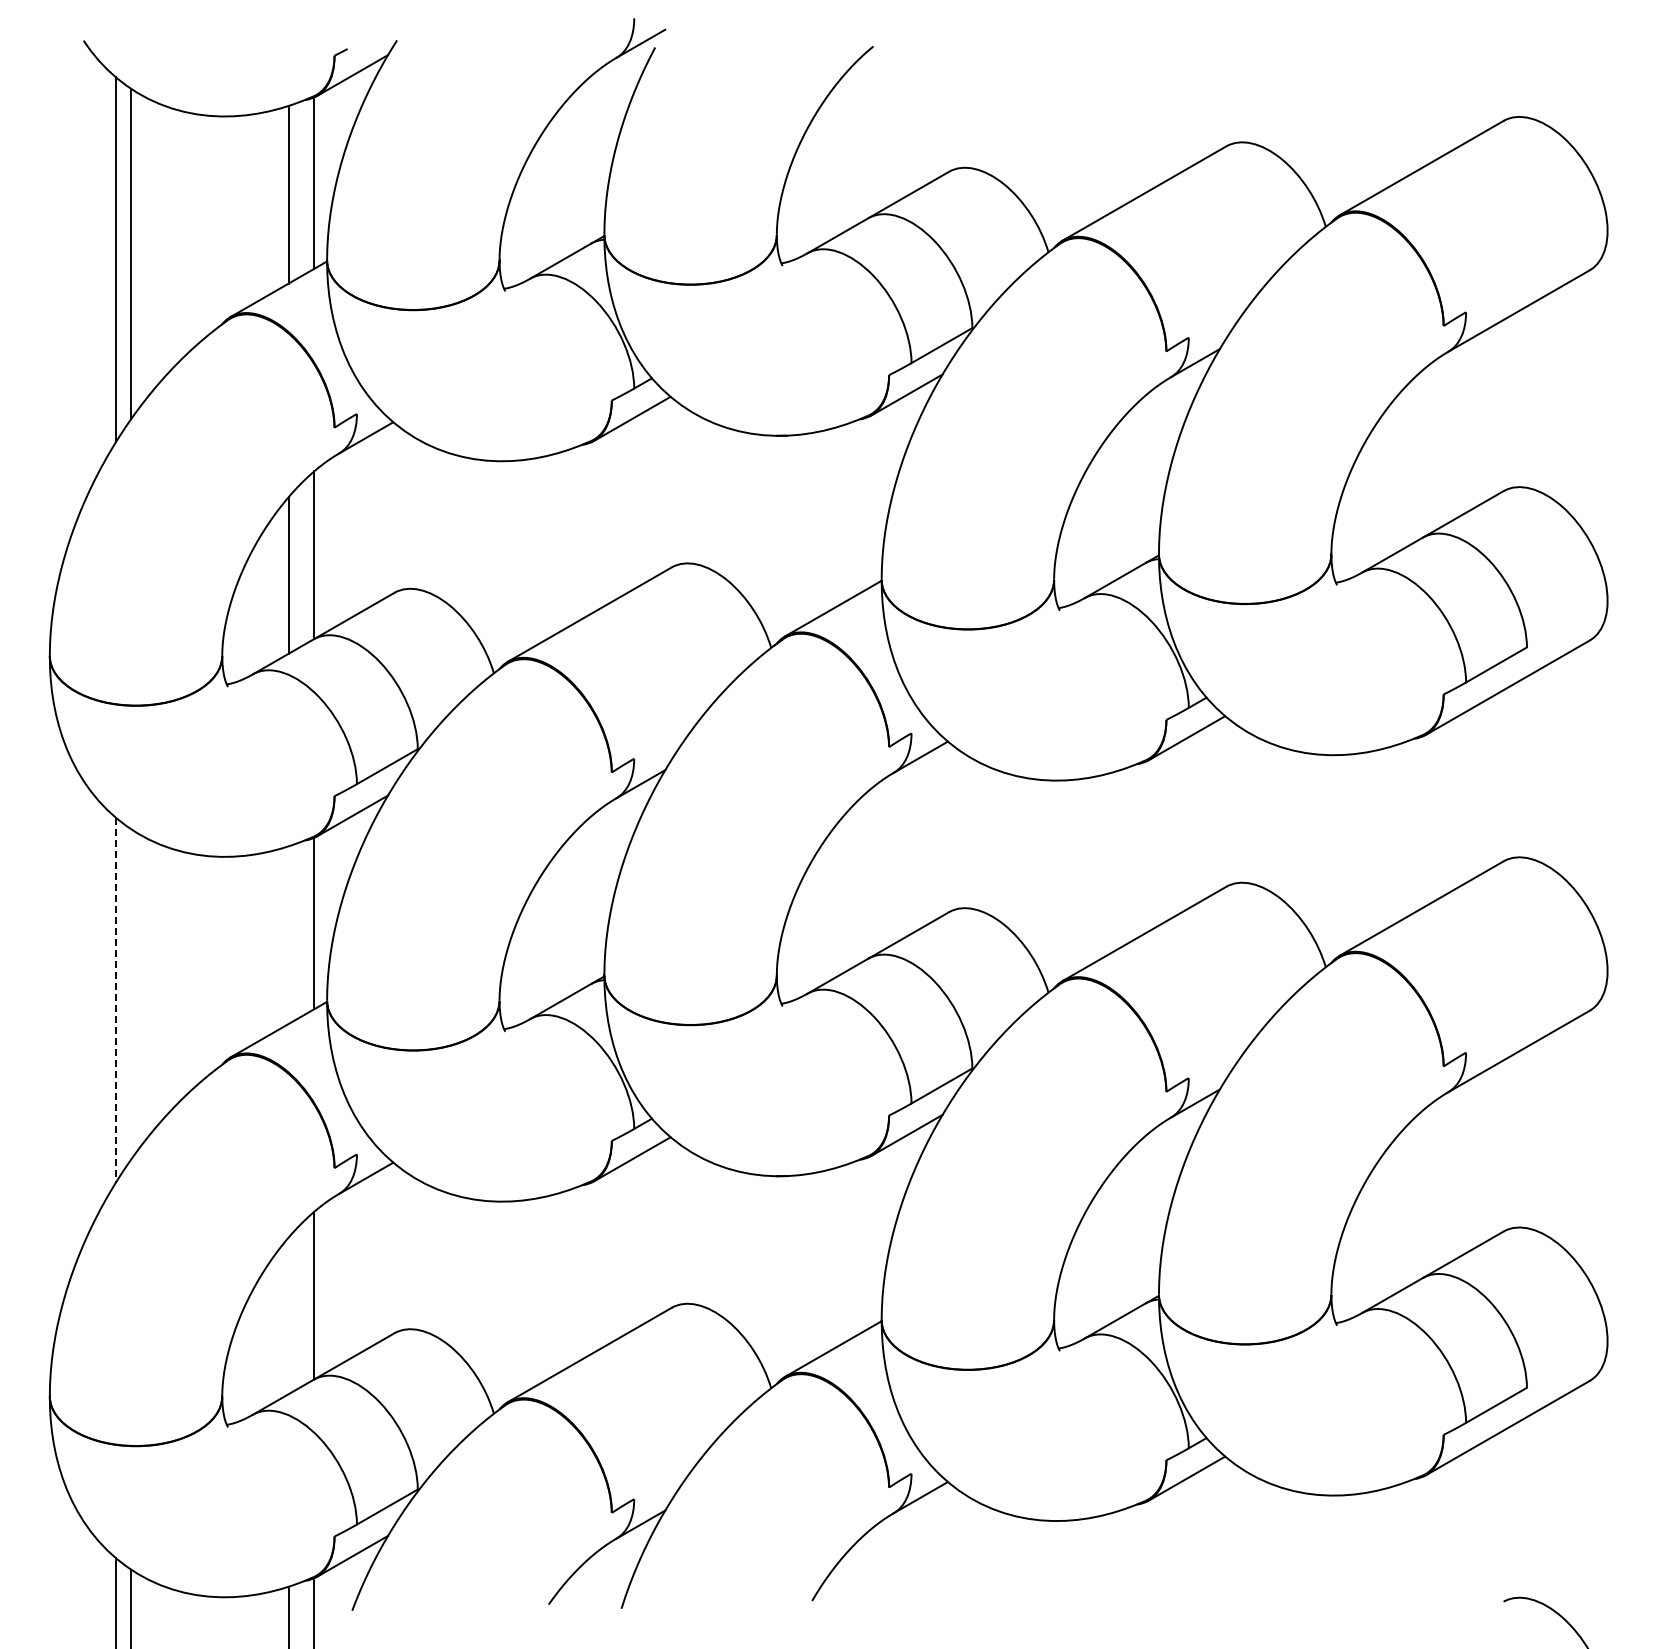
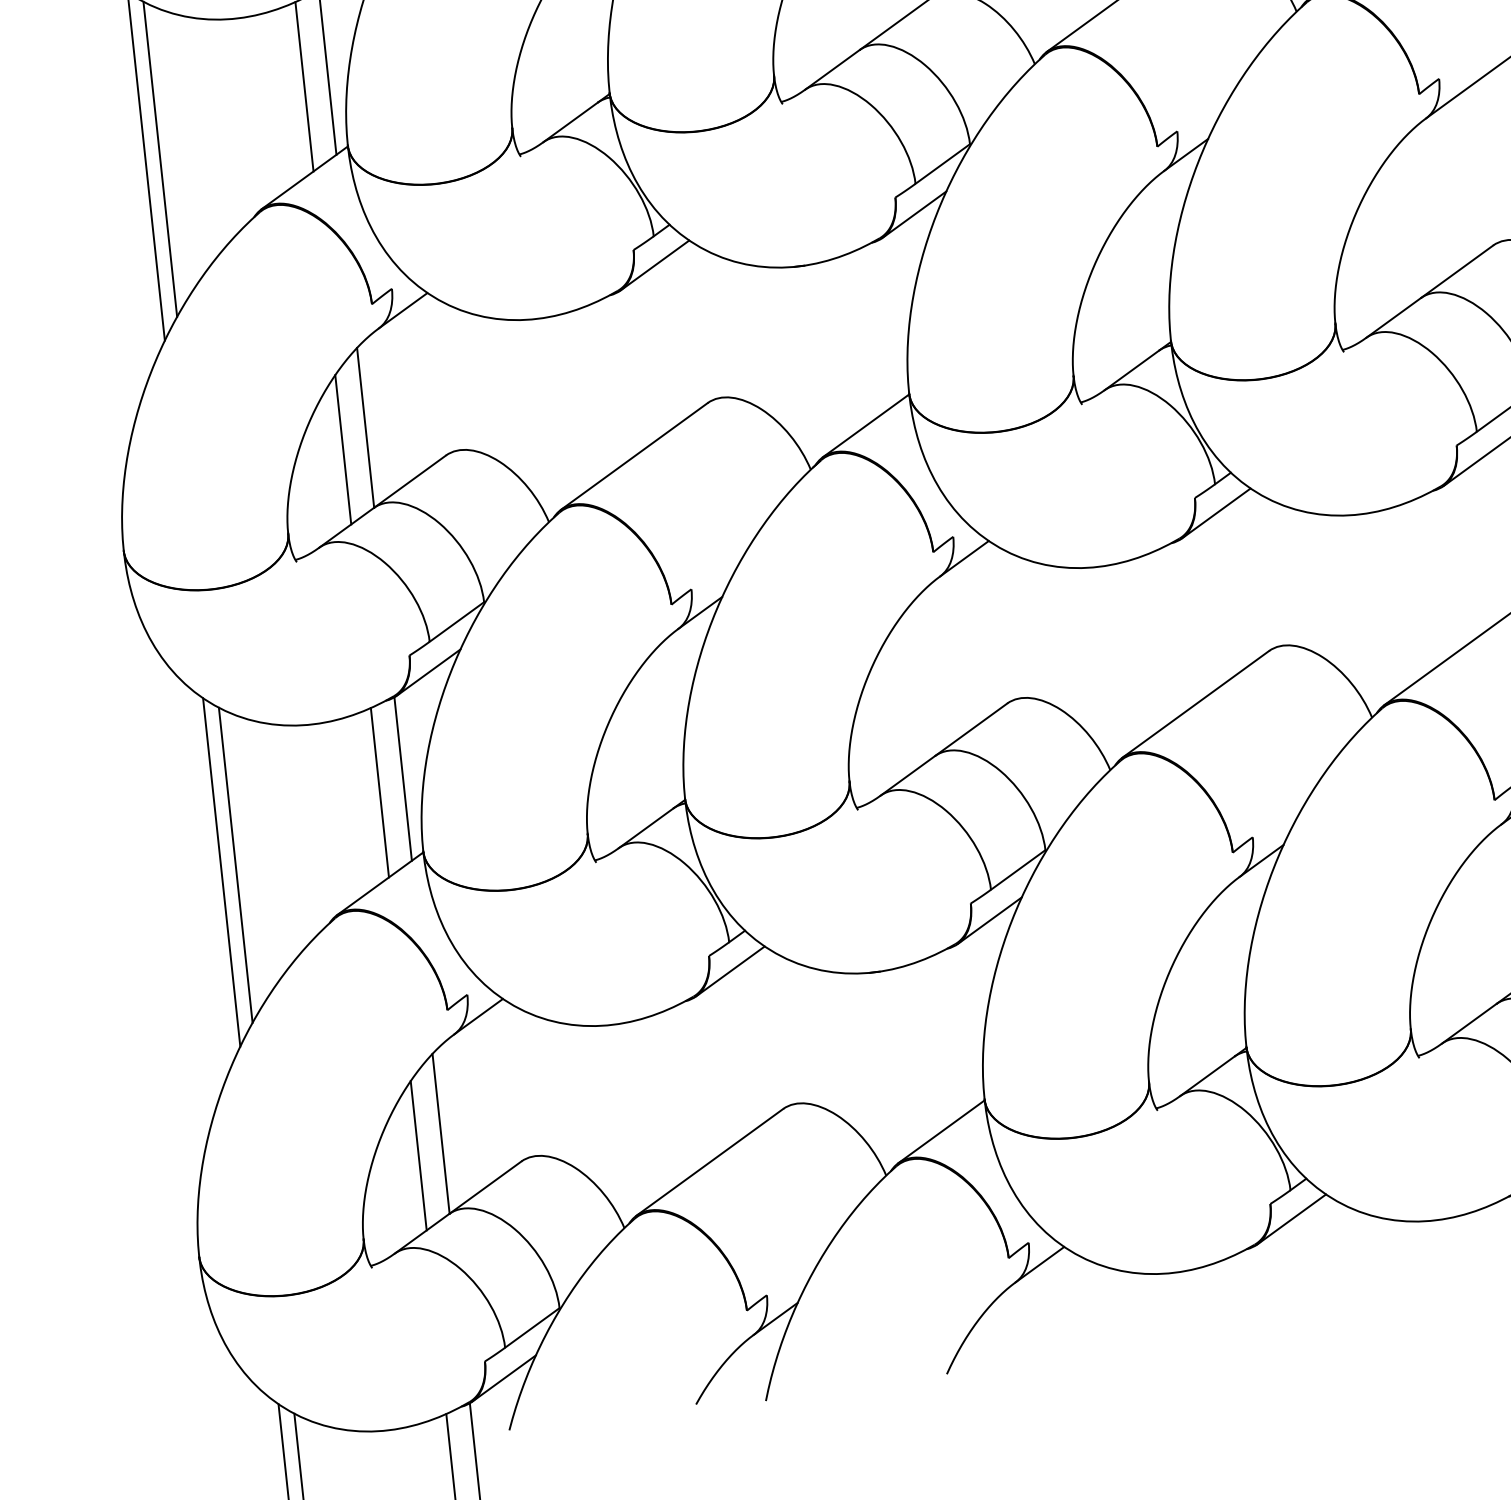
line: (288, 935) -> (379, 793), added
line: (131, 994) -> (236, 865), added
line: (115, 1000) -> (221, 872), dashed -> solid
line: (288, 1315) -> (418, 1155), added

